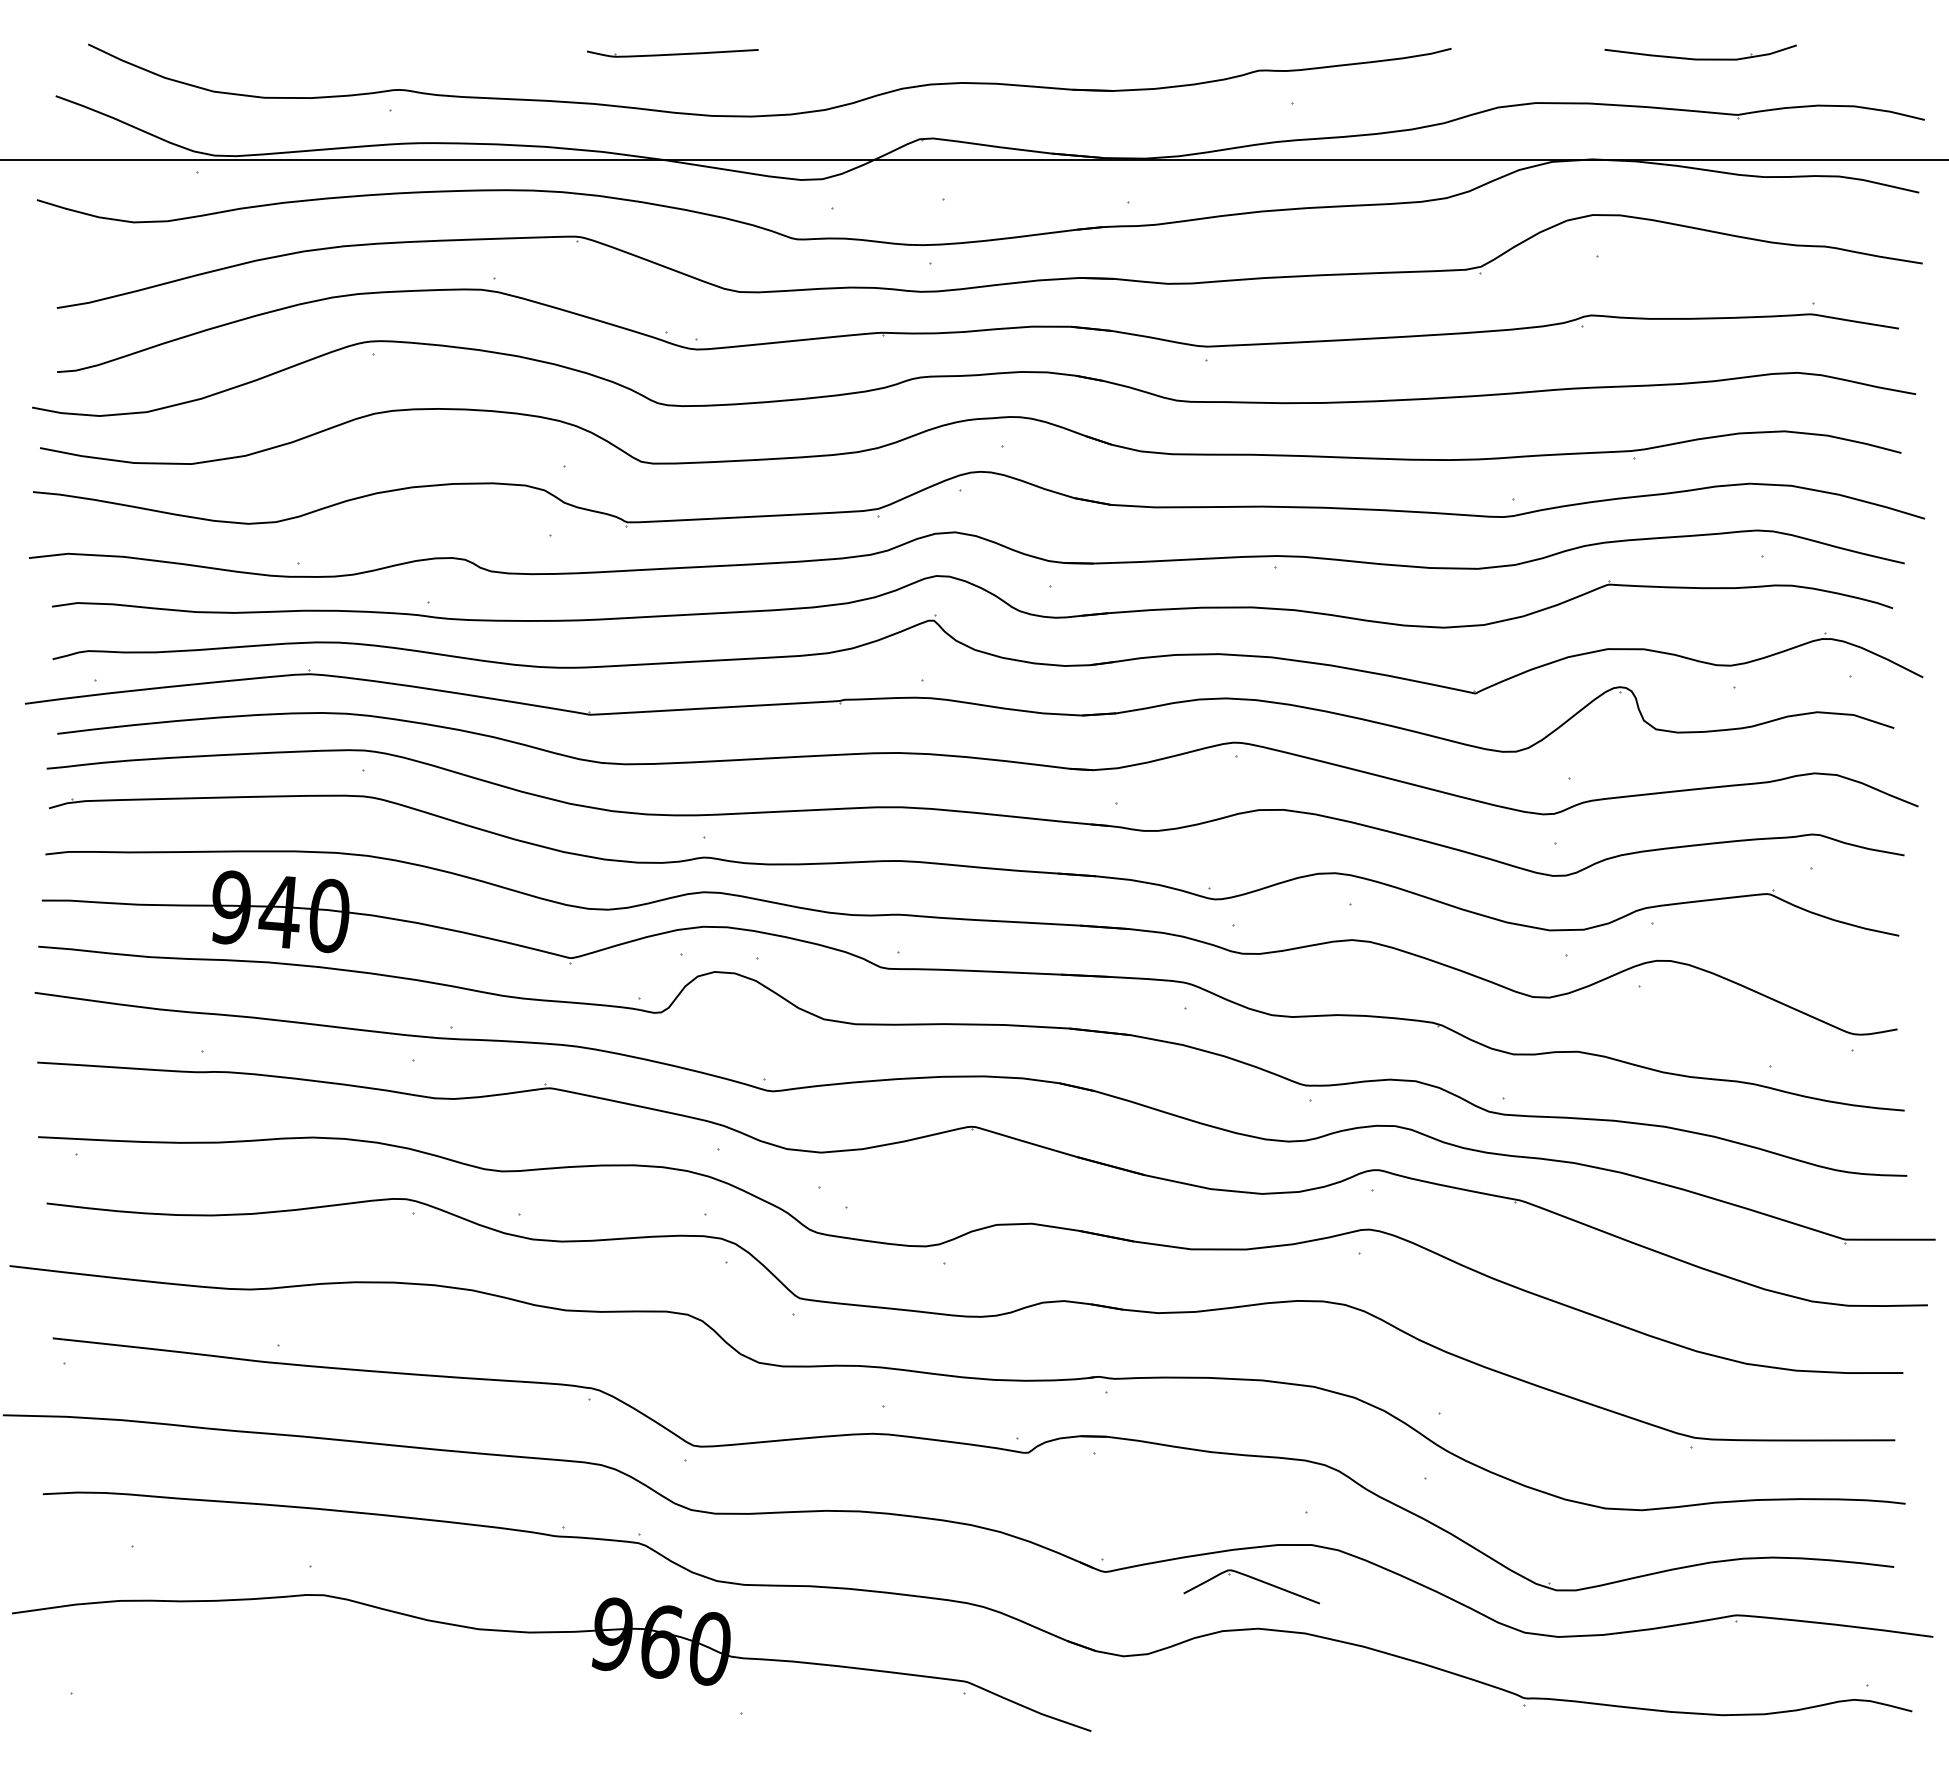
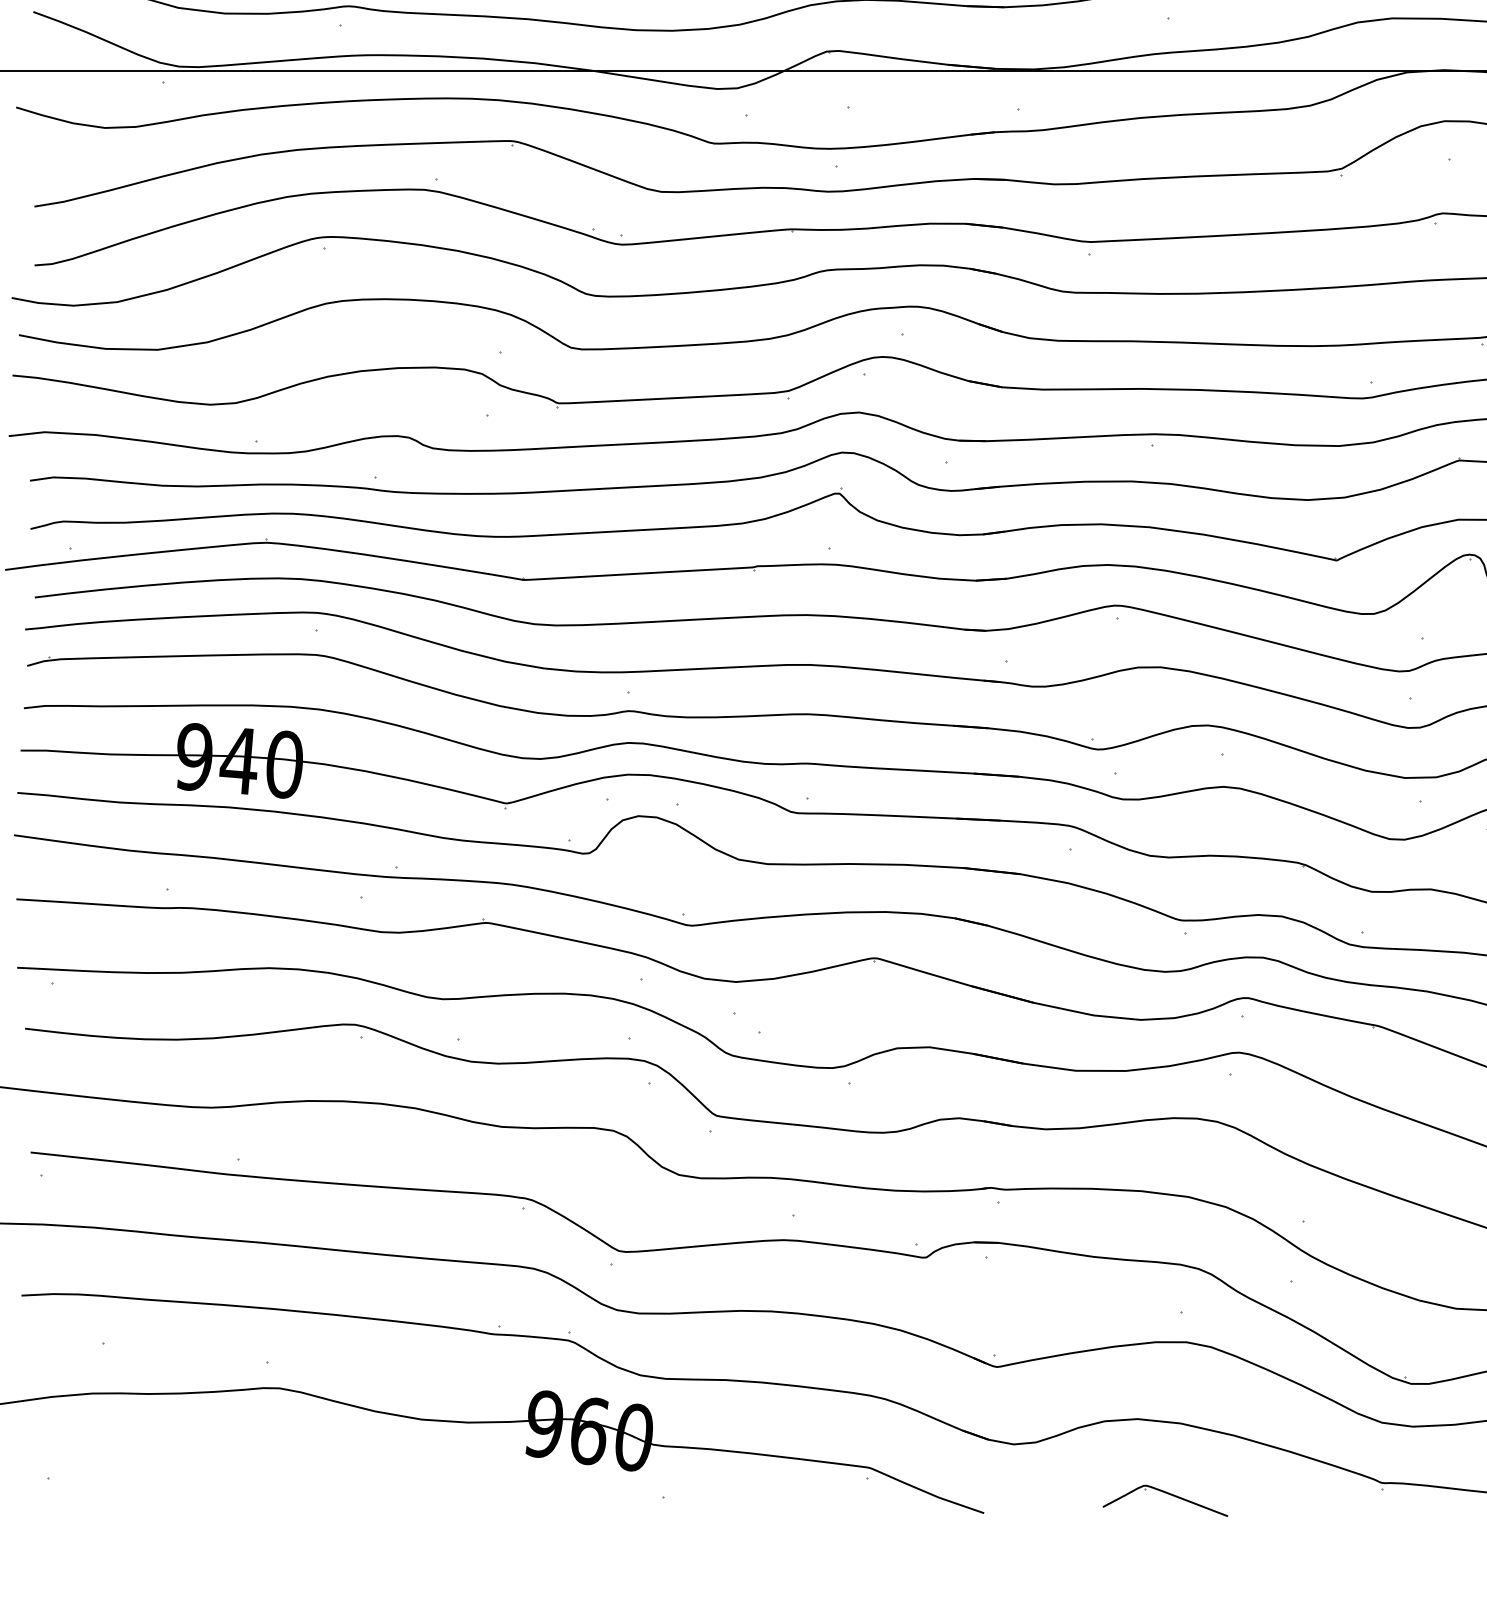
part: (1253, 1579) -> (1167, 1494), moved

